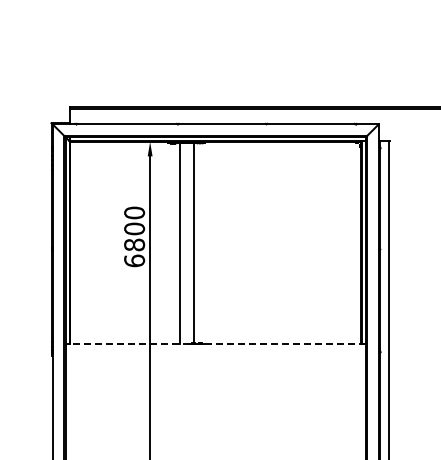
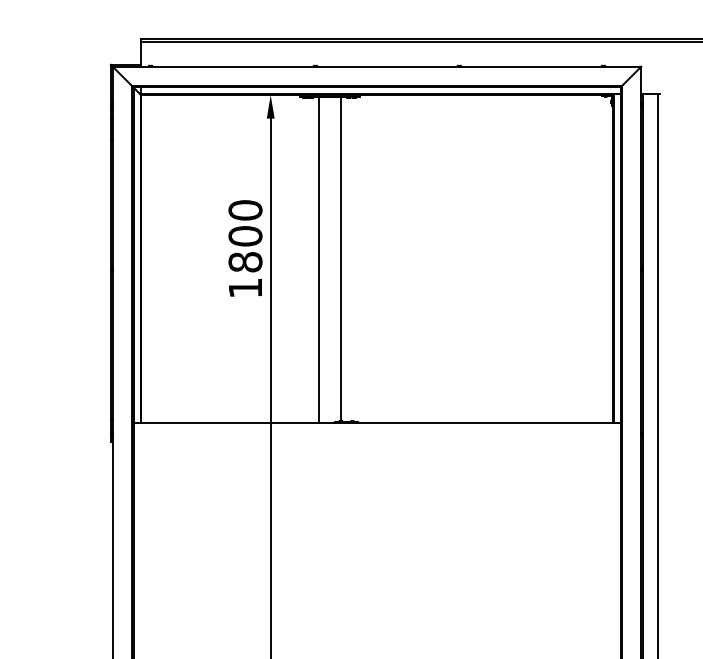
text: (134, 260) -> (245, 287), 6800 -> 1800
line: (215, 344) -> (376, 423), dashed -> solid

